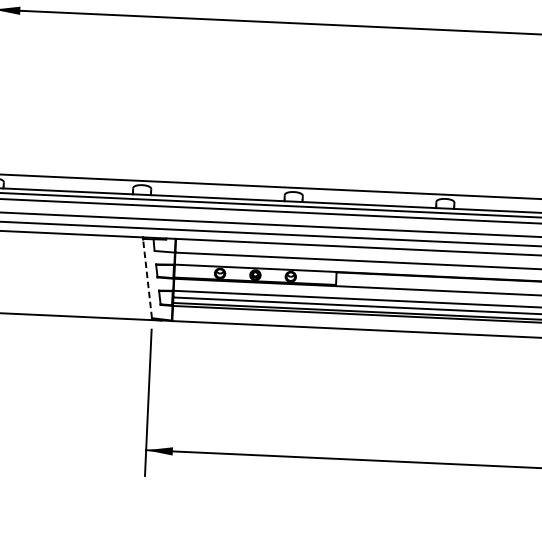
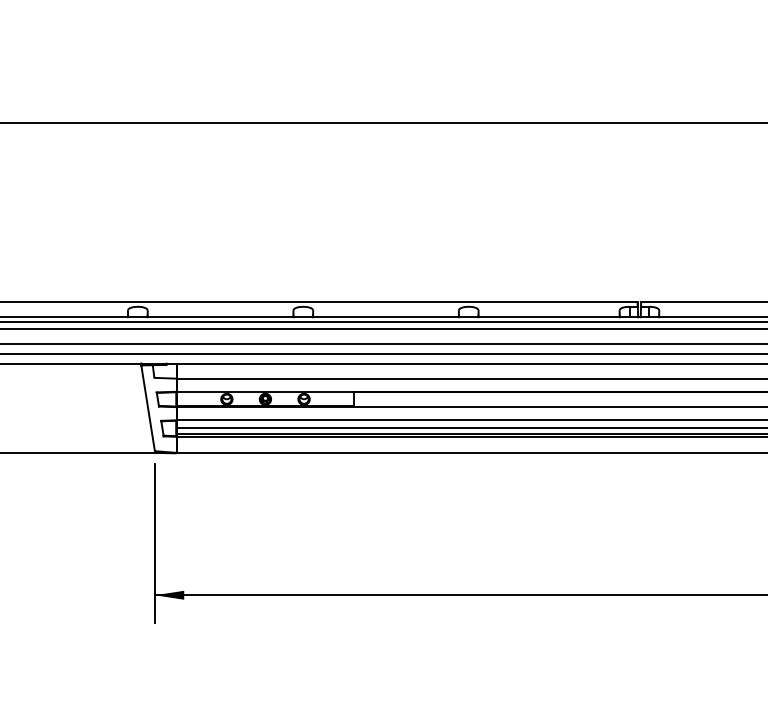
line: (147, 278) -> (148, 408), dashed -> solid

